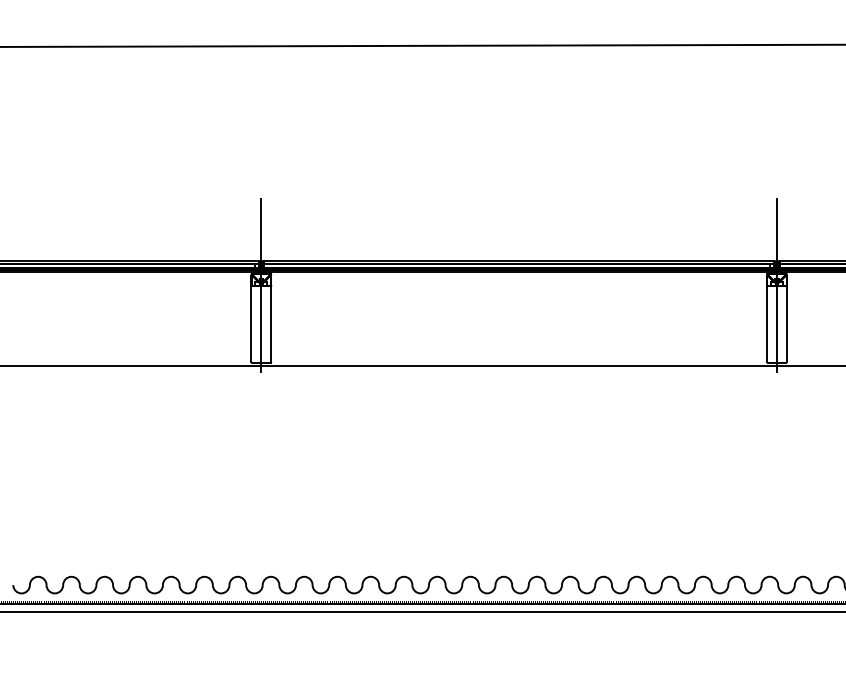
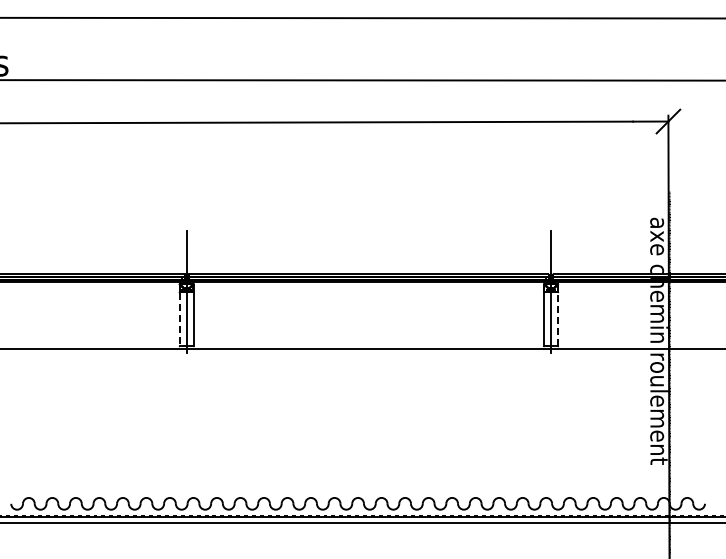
line: (251, 324) -> (179, 319), solid -> dashed
line: (787, 324) -> (558, 319), solid -> dashed

